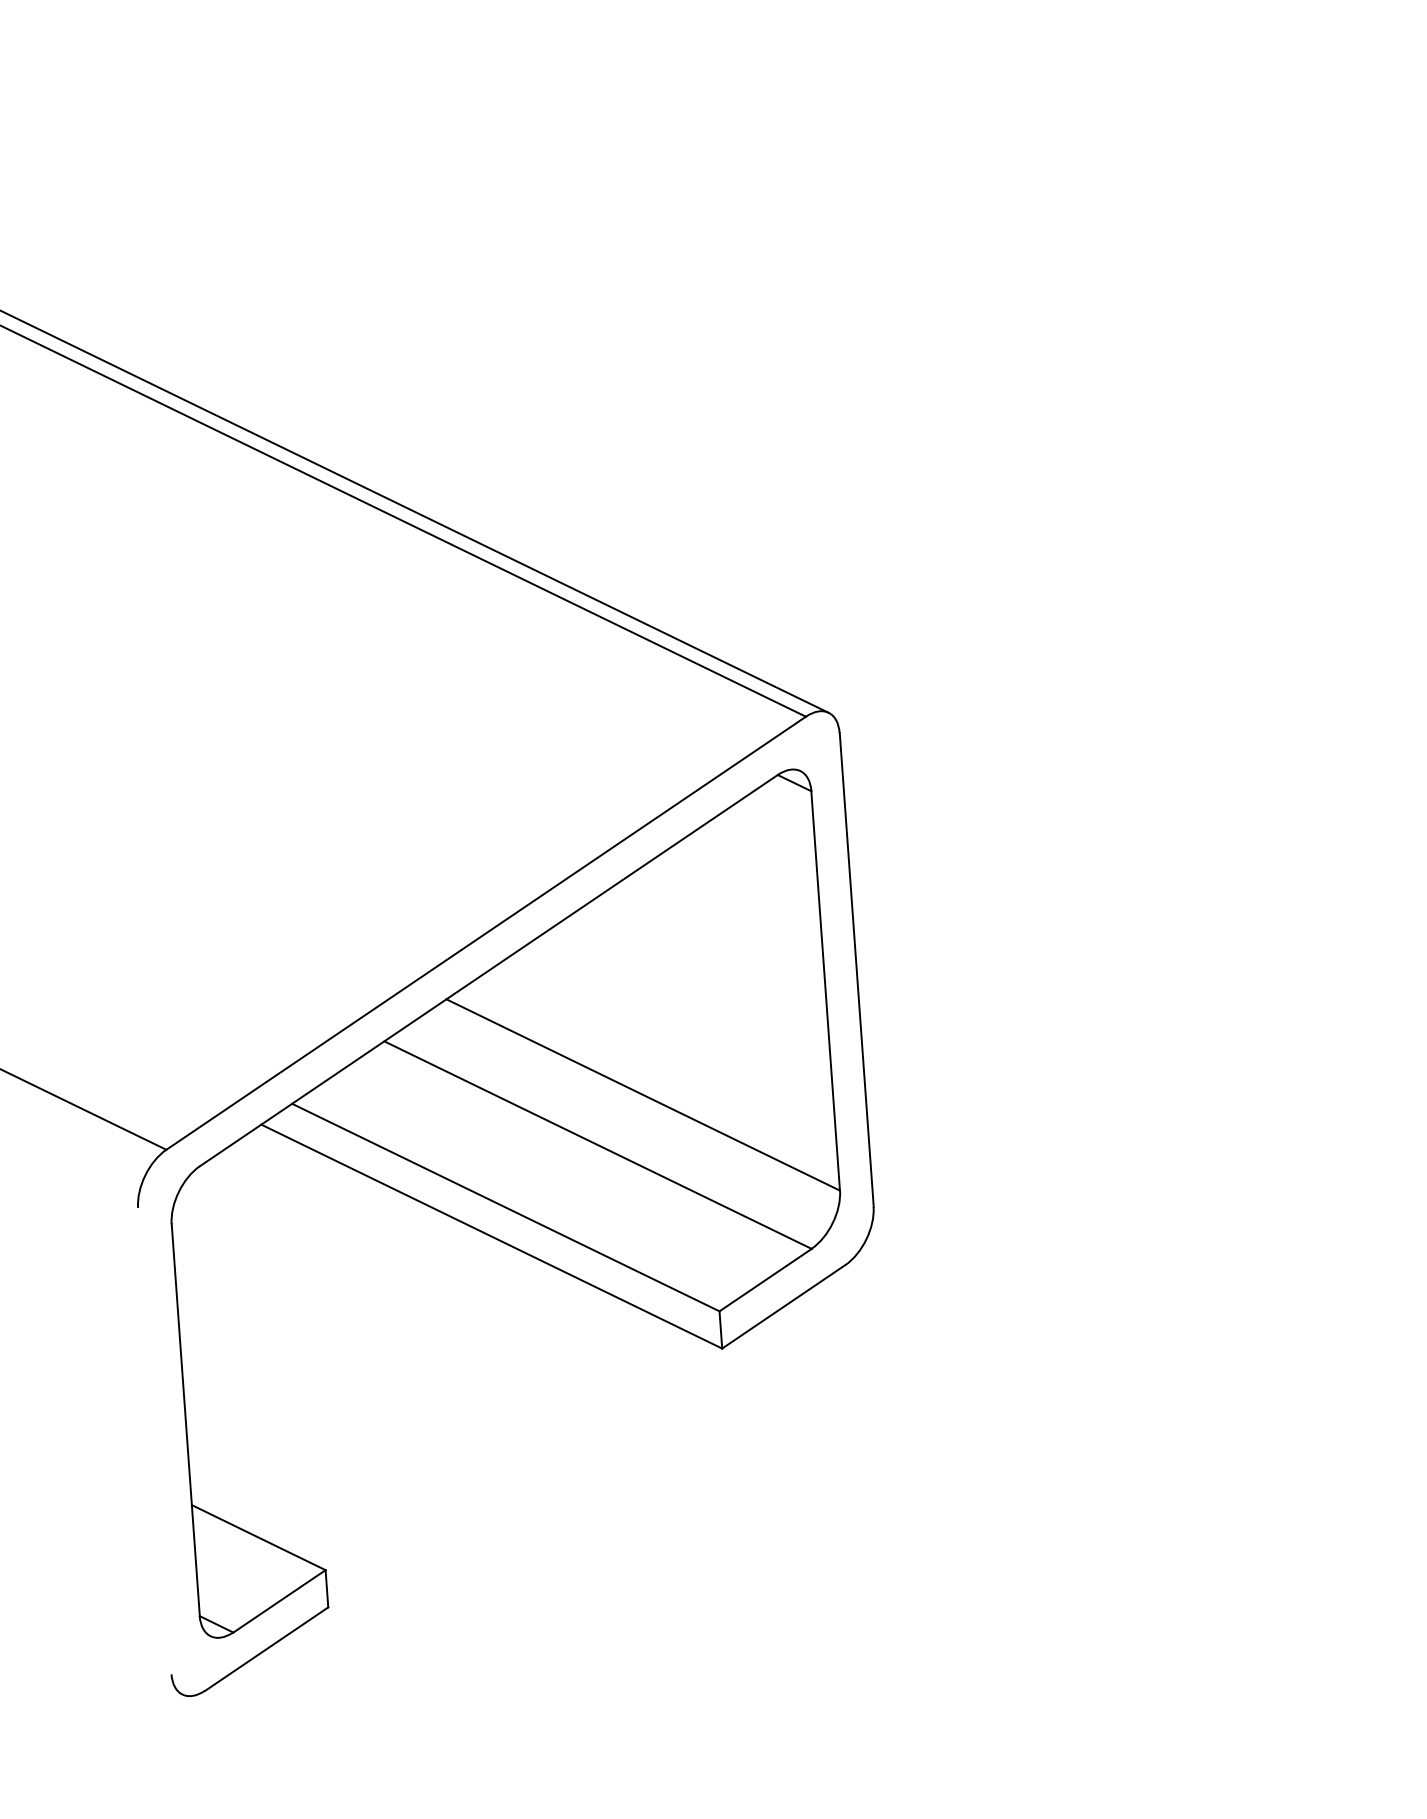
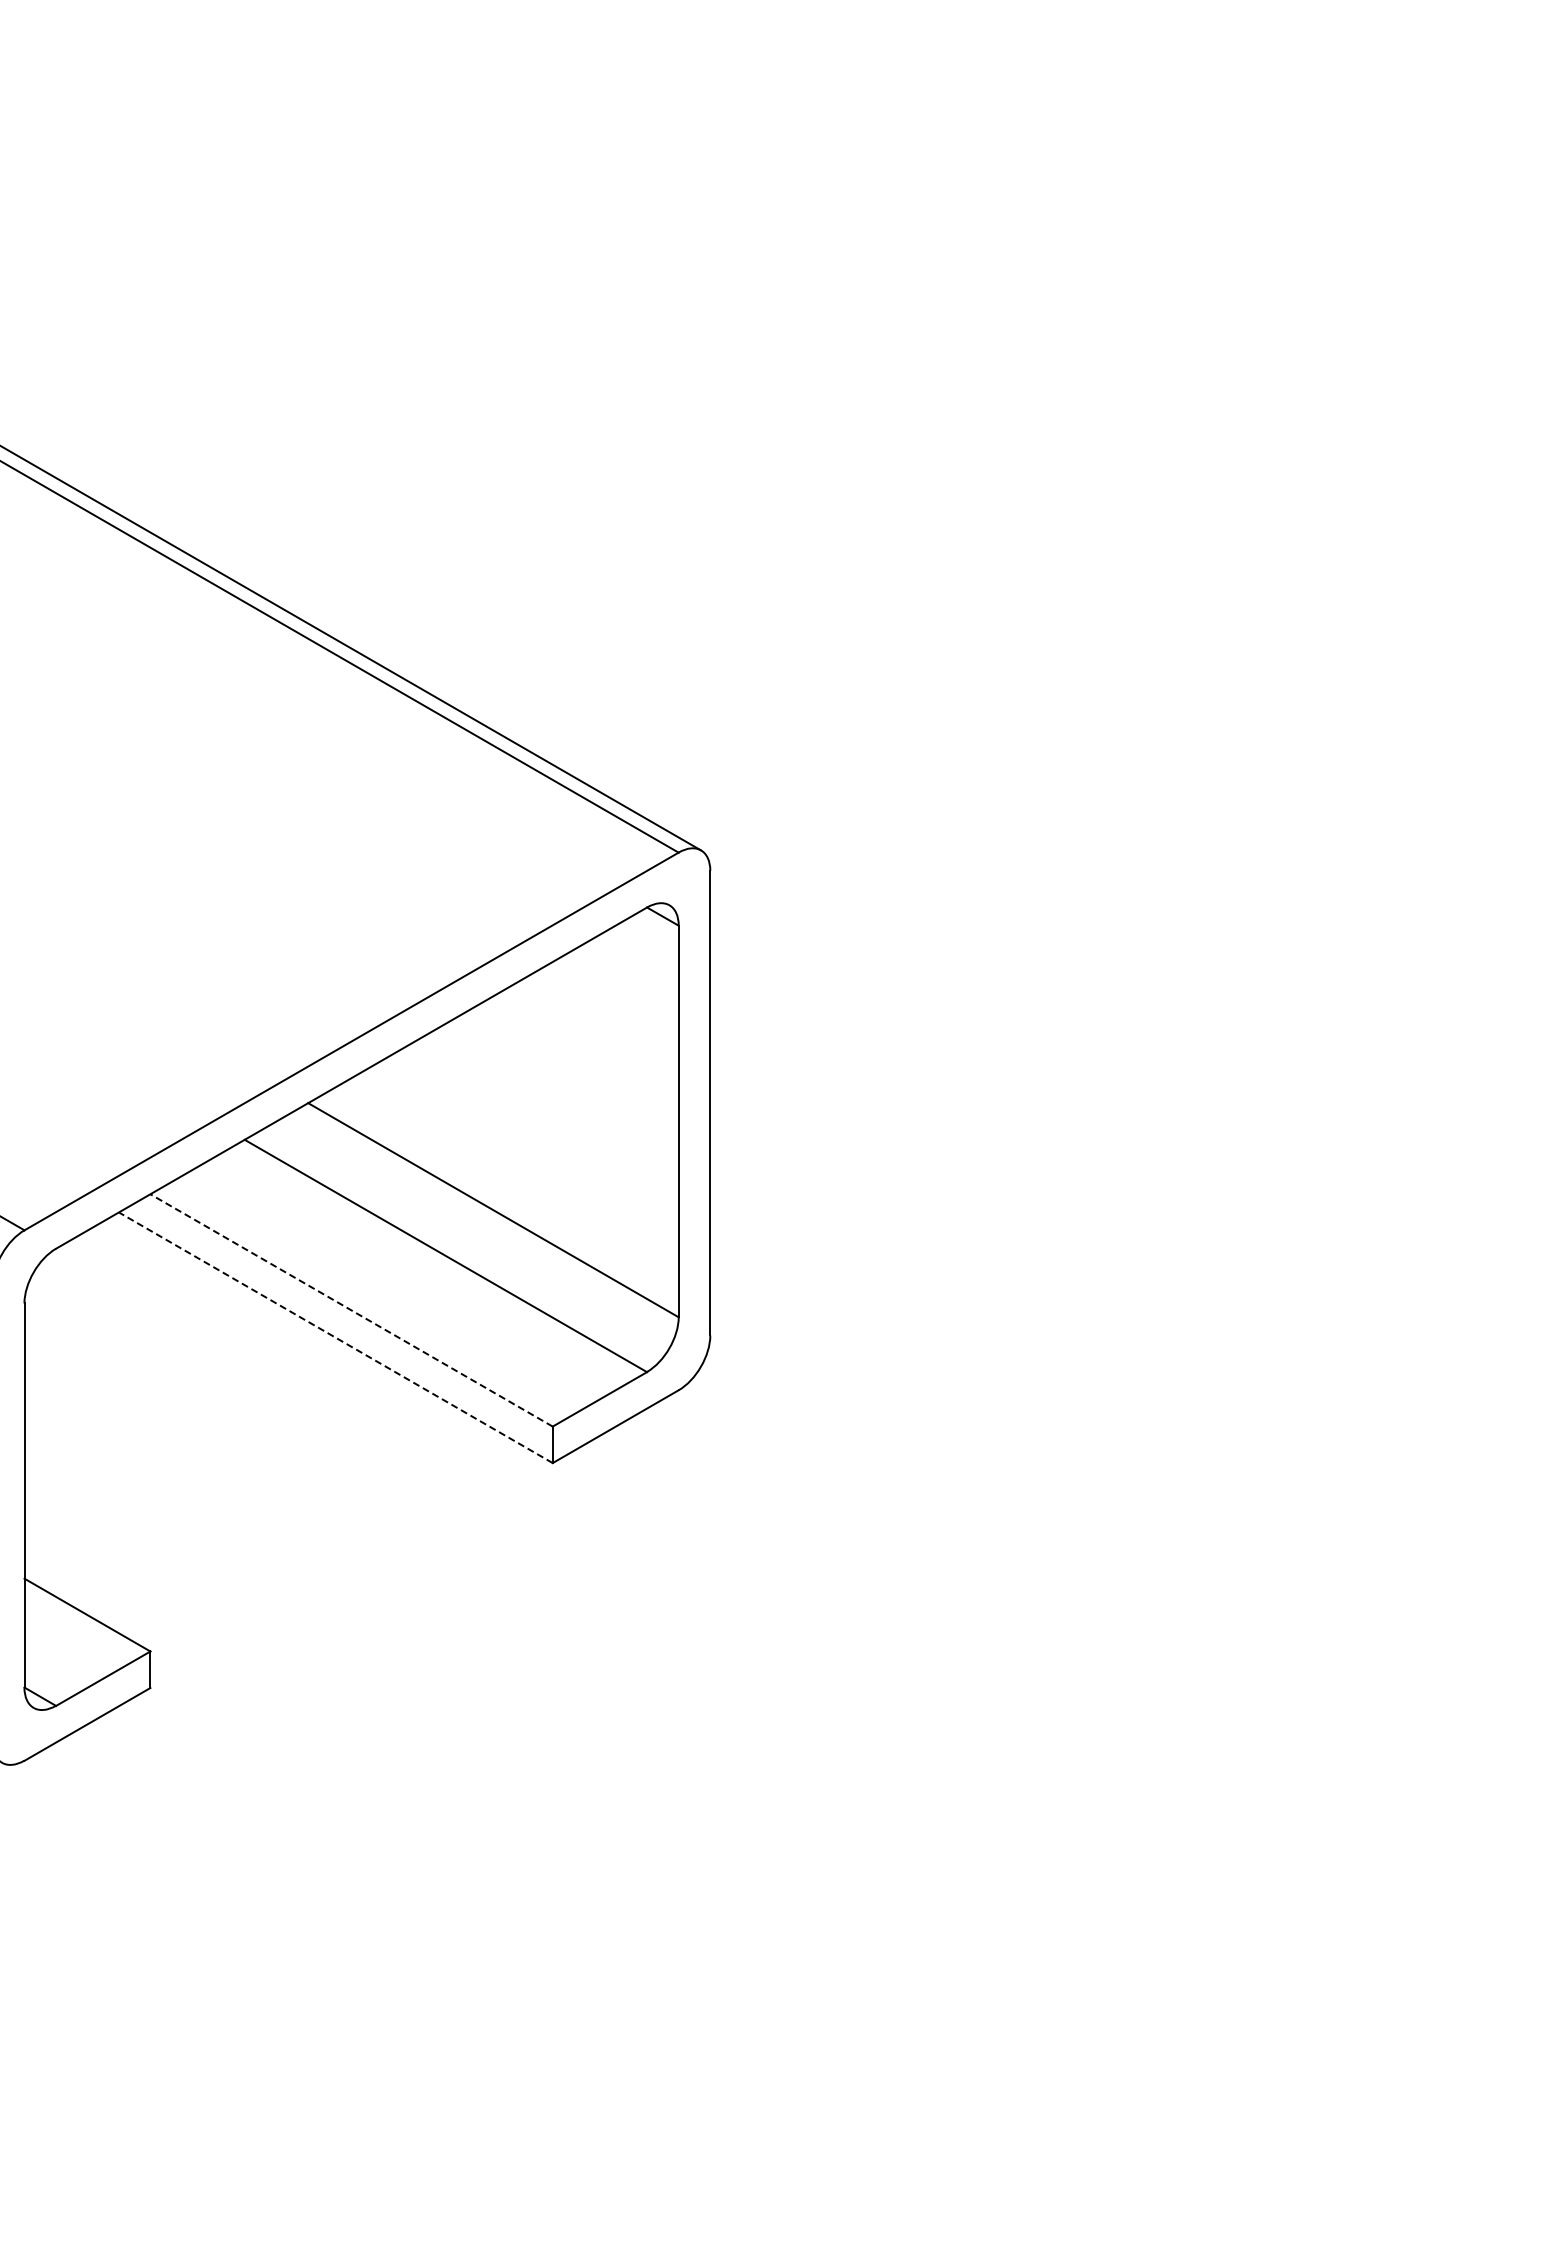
line: (505, 1207) -> (351, 1310), solid -> dashed
line: (491, 1236) -> (335, 1337), solid -> dashed

